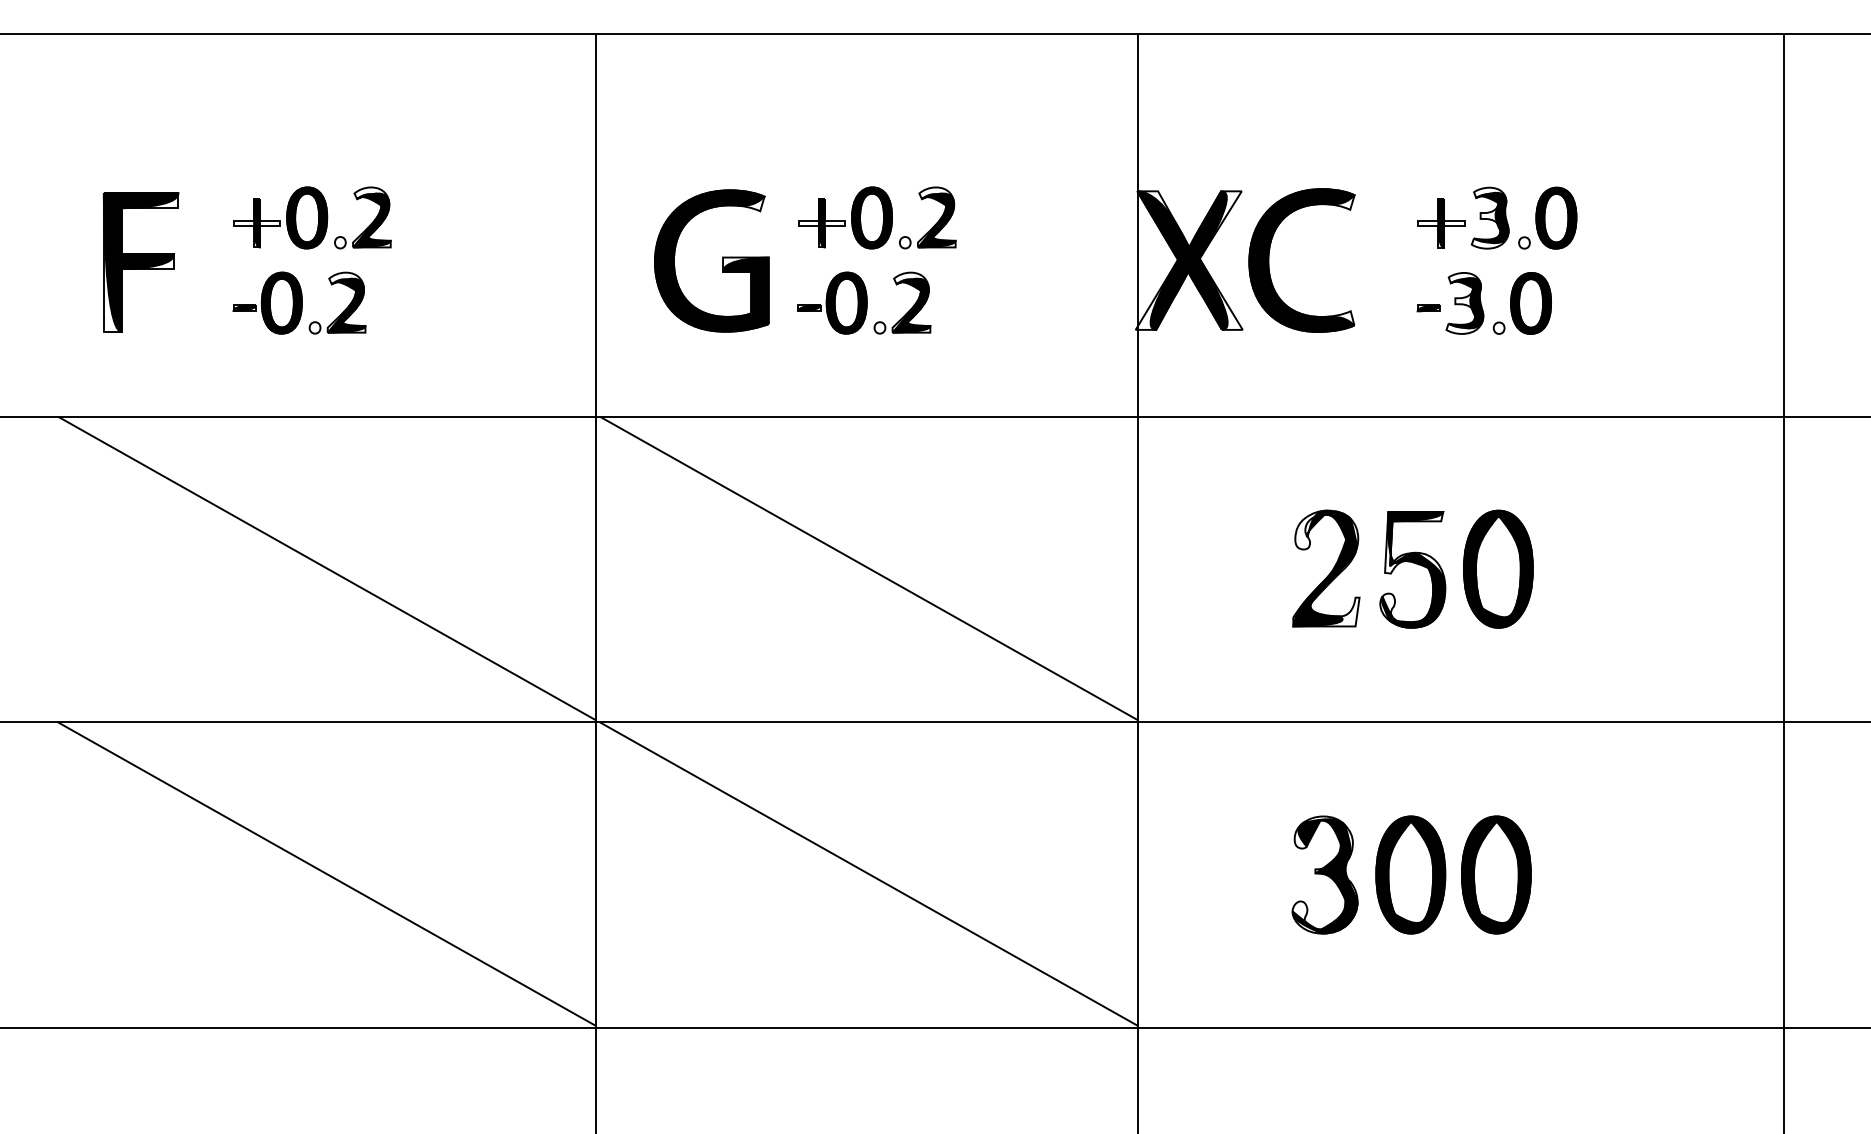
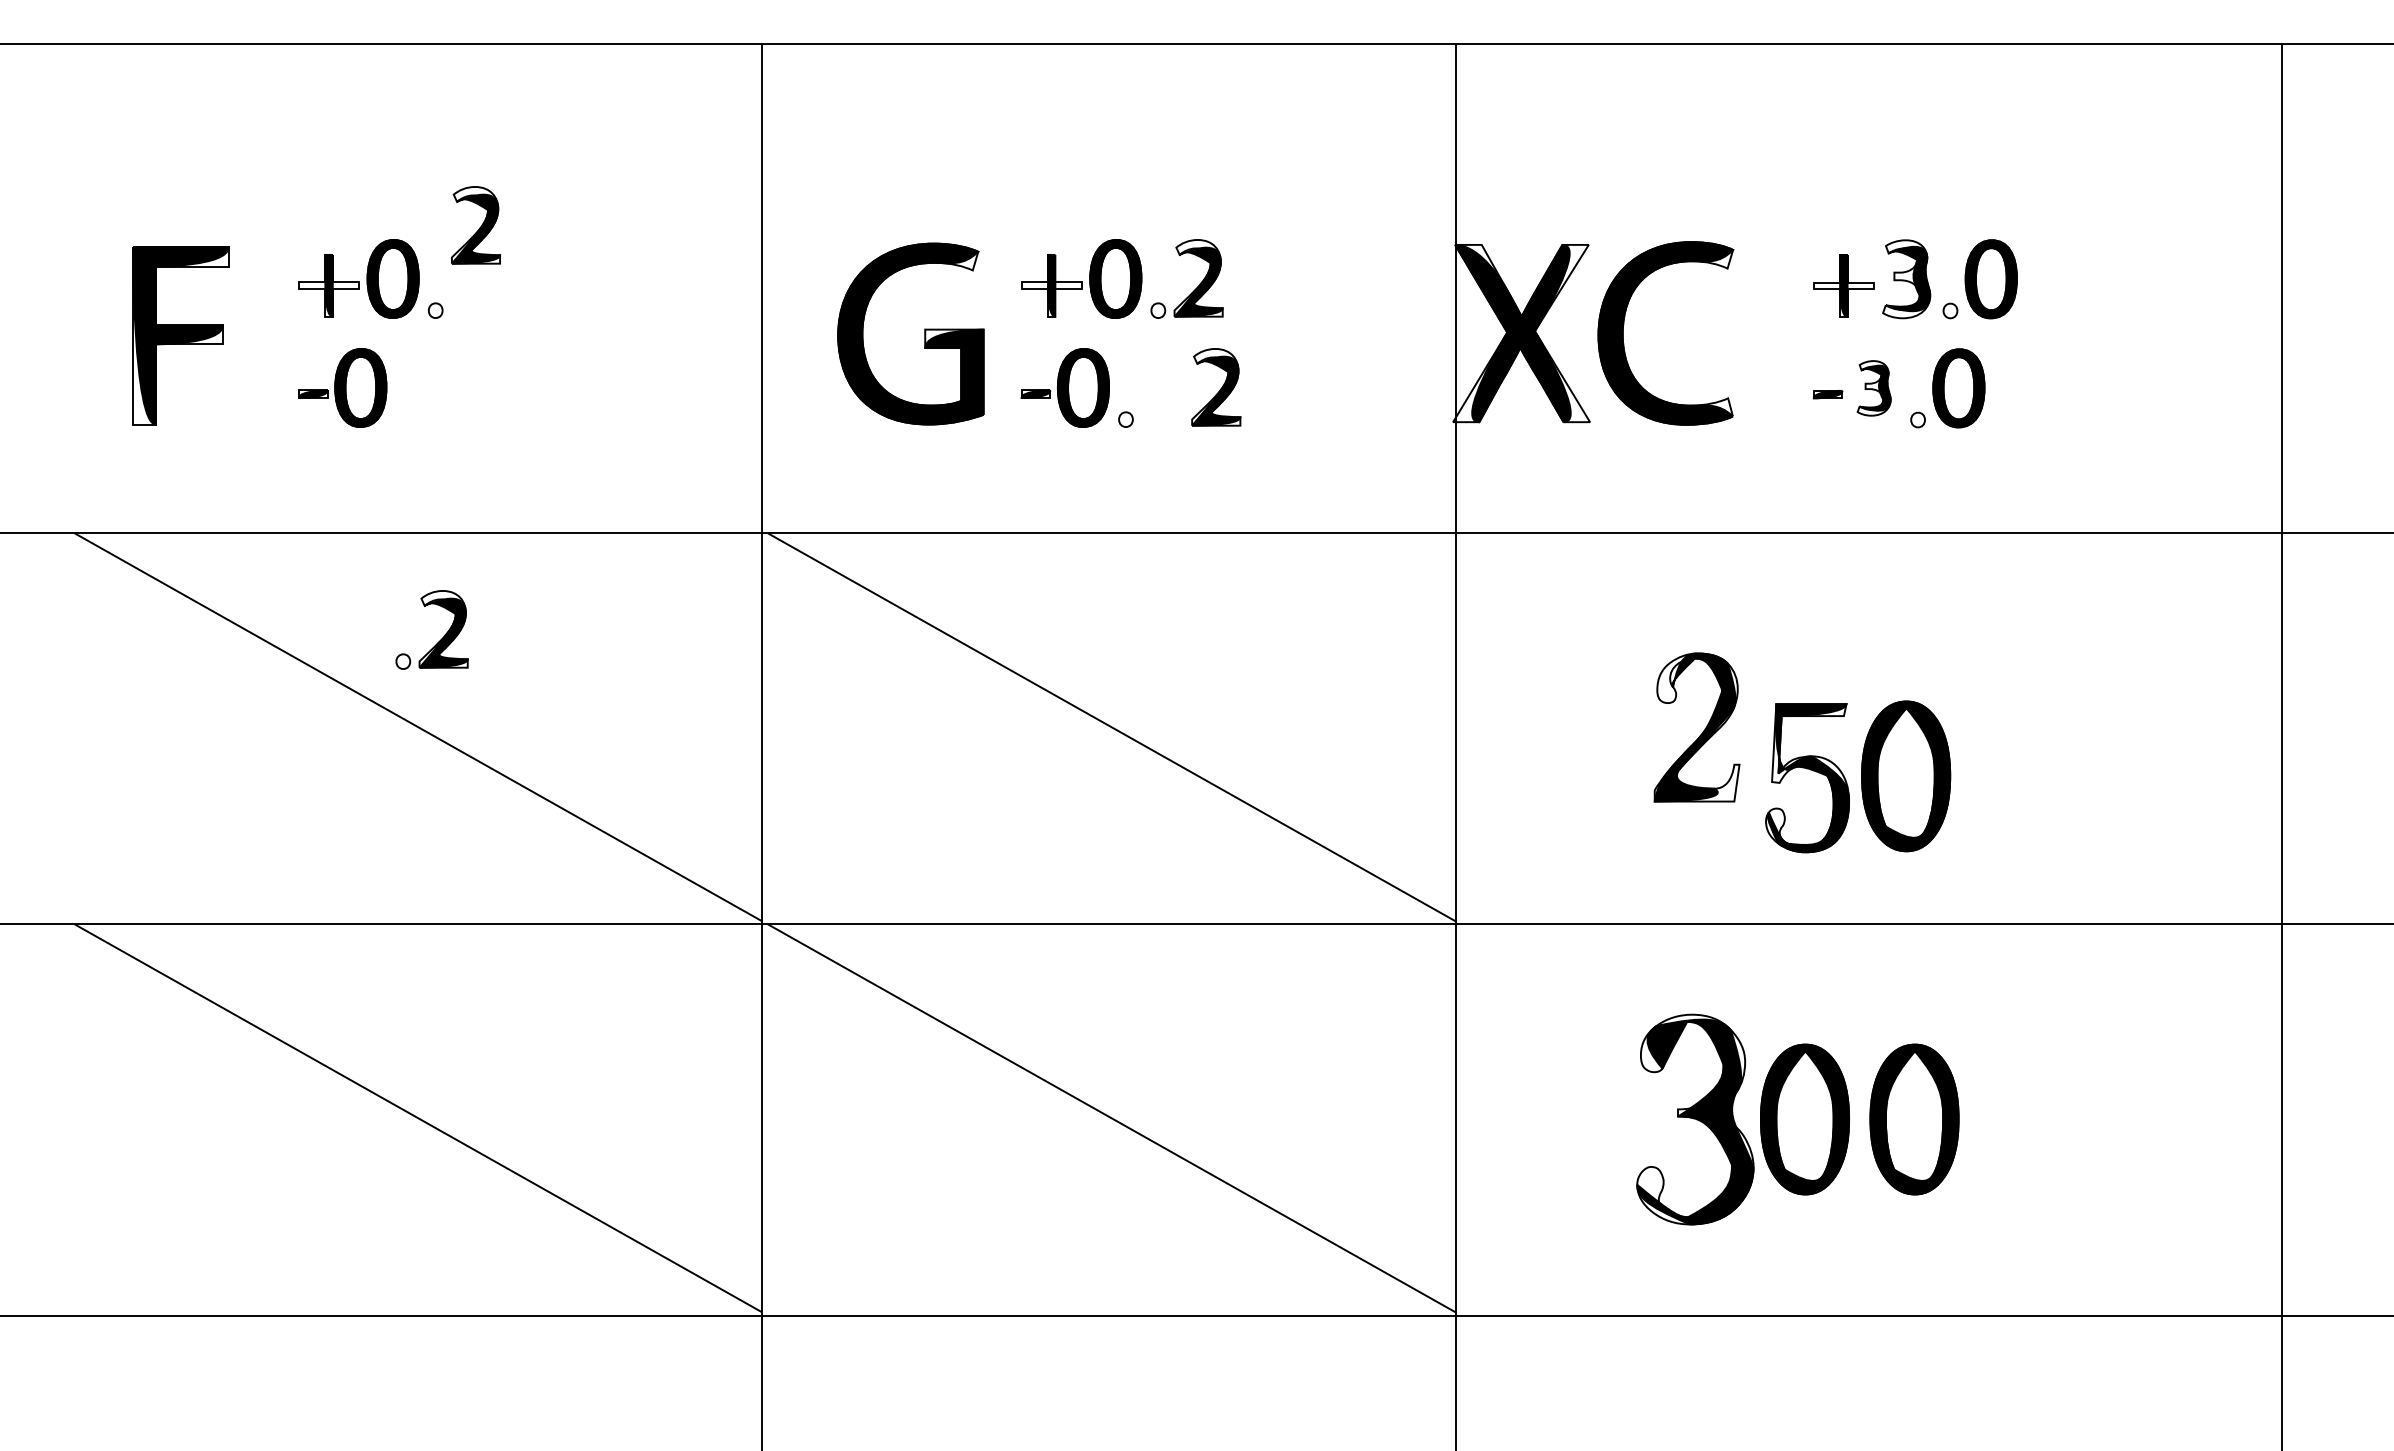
part: (372, 217) -> (476, 225), moved
part: (911, 302) -> (1216, 387), moved
part: (1464, 303) -> (1873, 388), size x0.7
part: (344, 309) -> (441, 638), moved
part: (1415, 563) -> (1810, 770), moved
part: (1498, 569) -> (1906, 776), moved
part: (1325, 874) -> (1695, 1119), size x1.4

